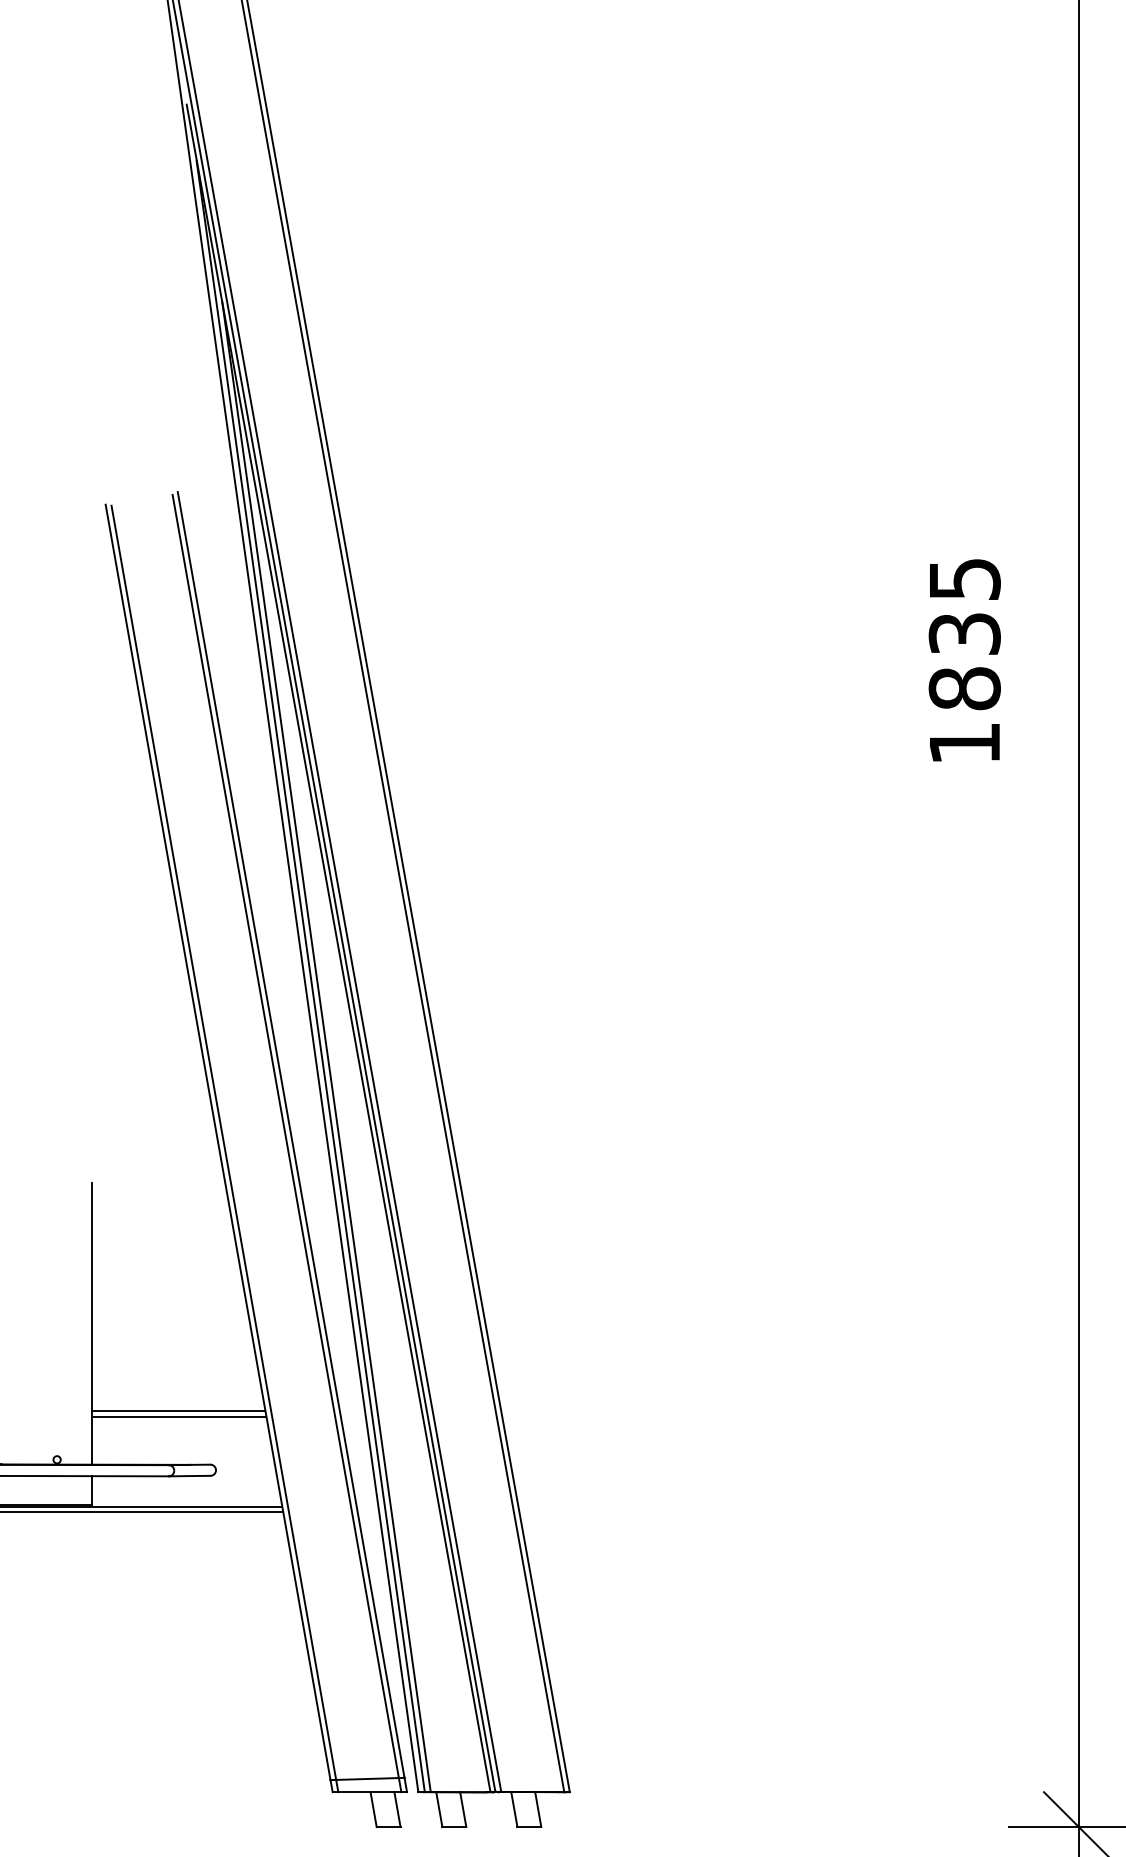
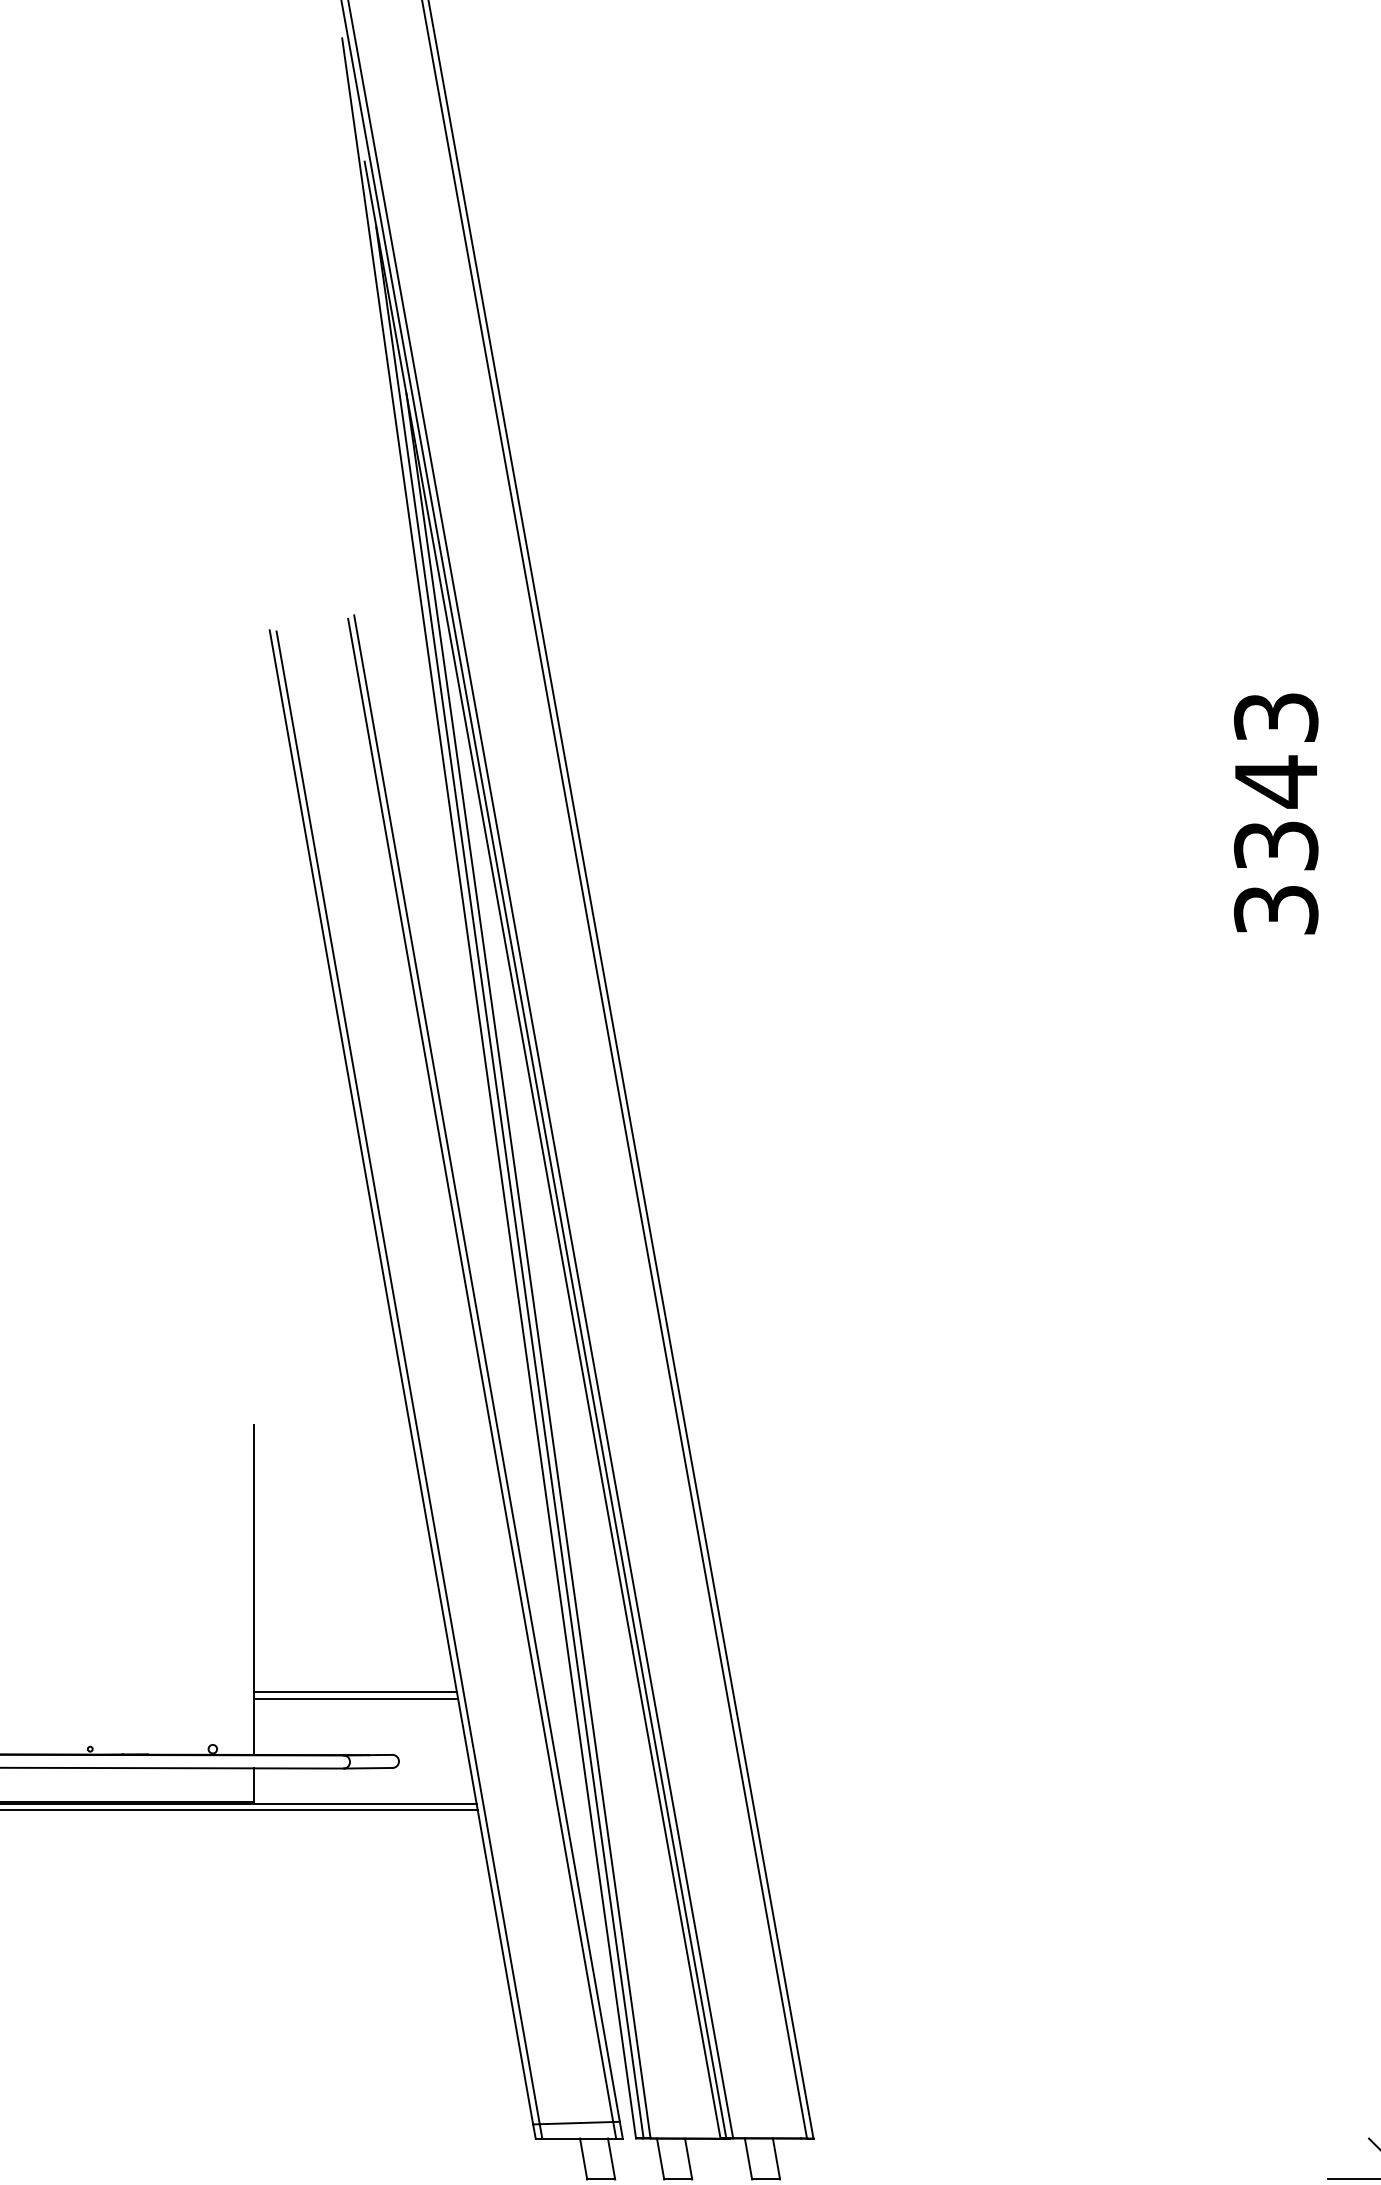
text: (965, 661) -> (1276, 813), 1835 -> 3343

